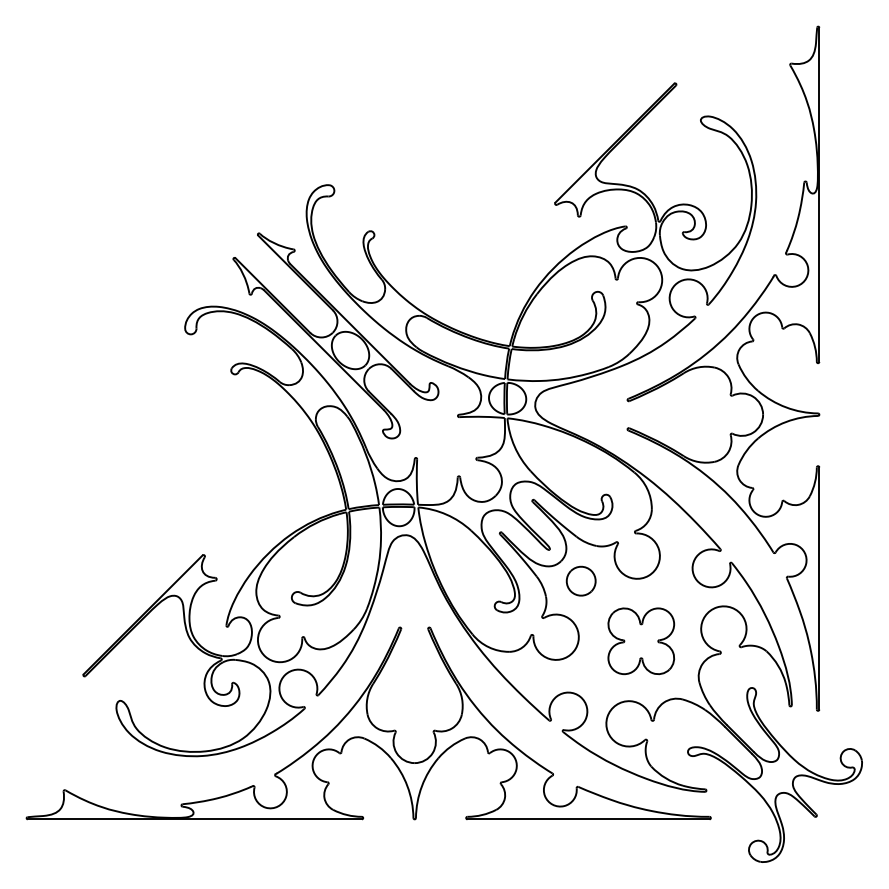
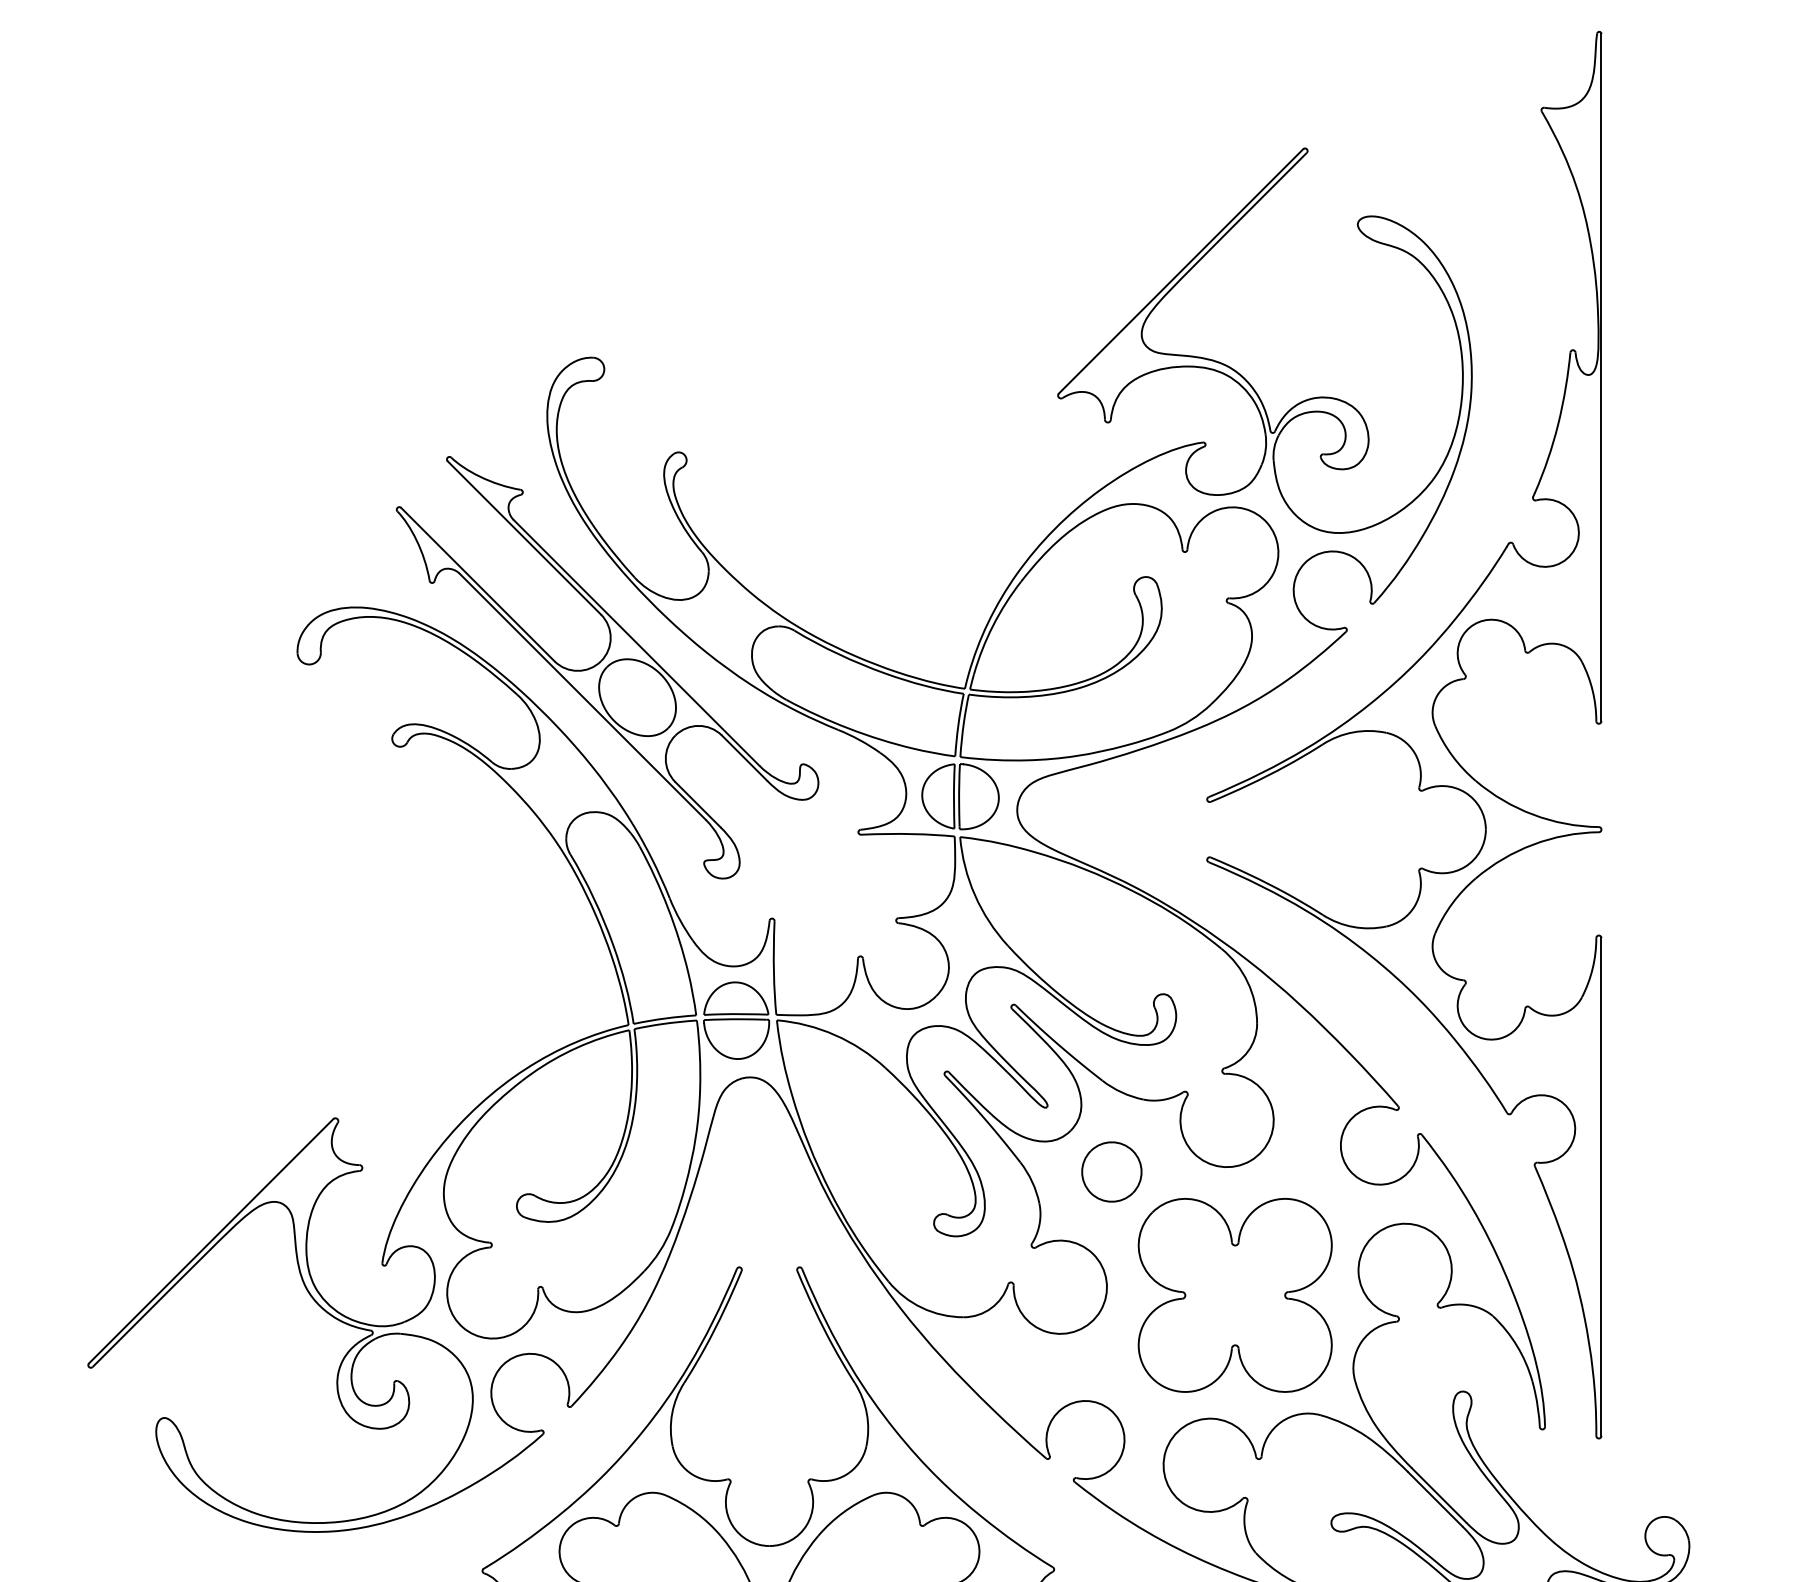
part: (641, 641) -> (1235, 1295), size x1.43

